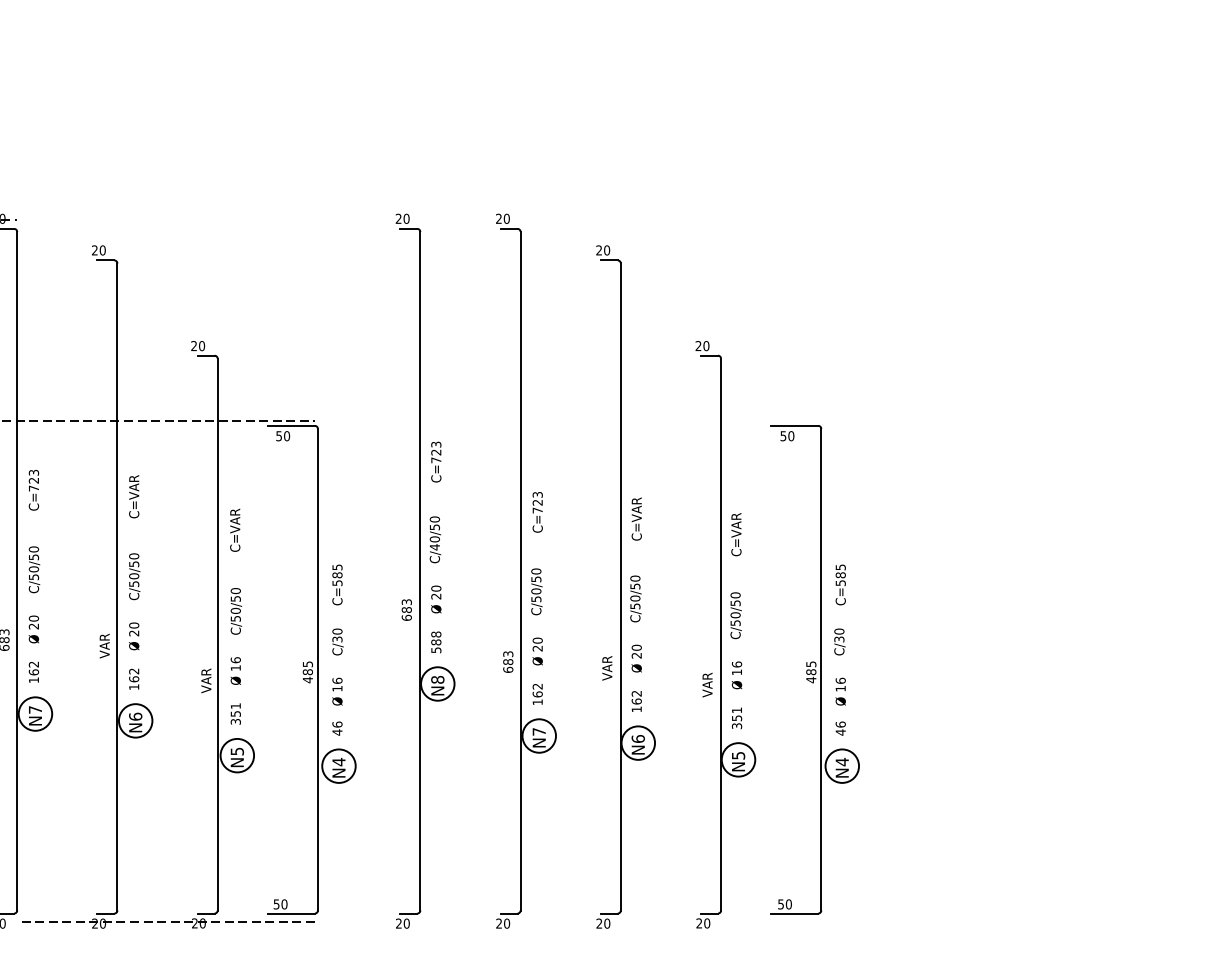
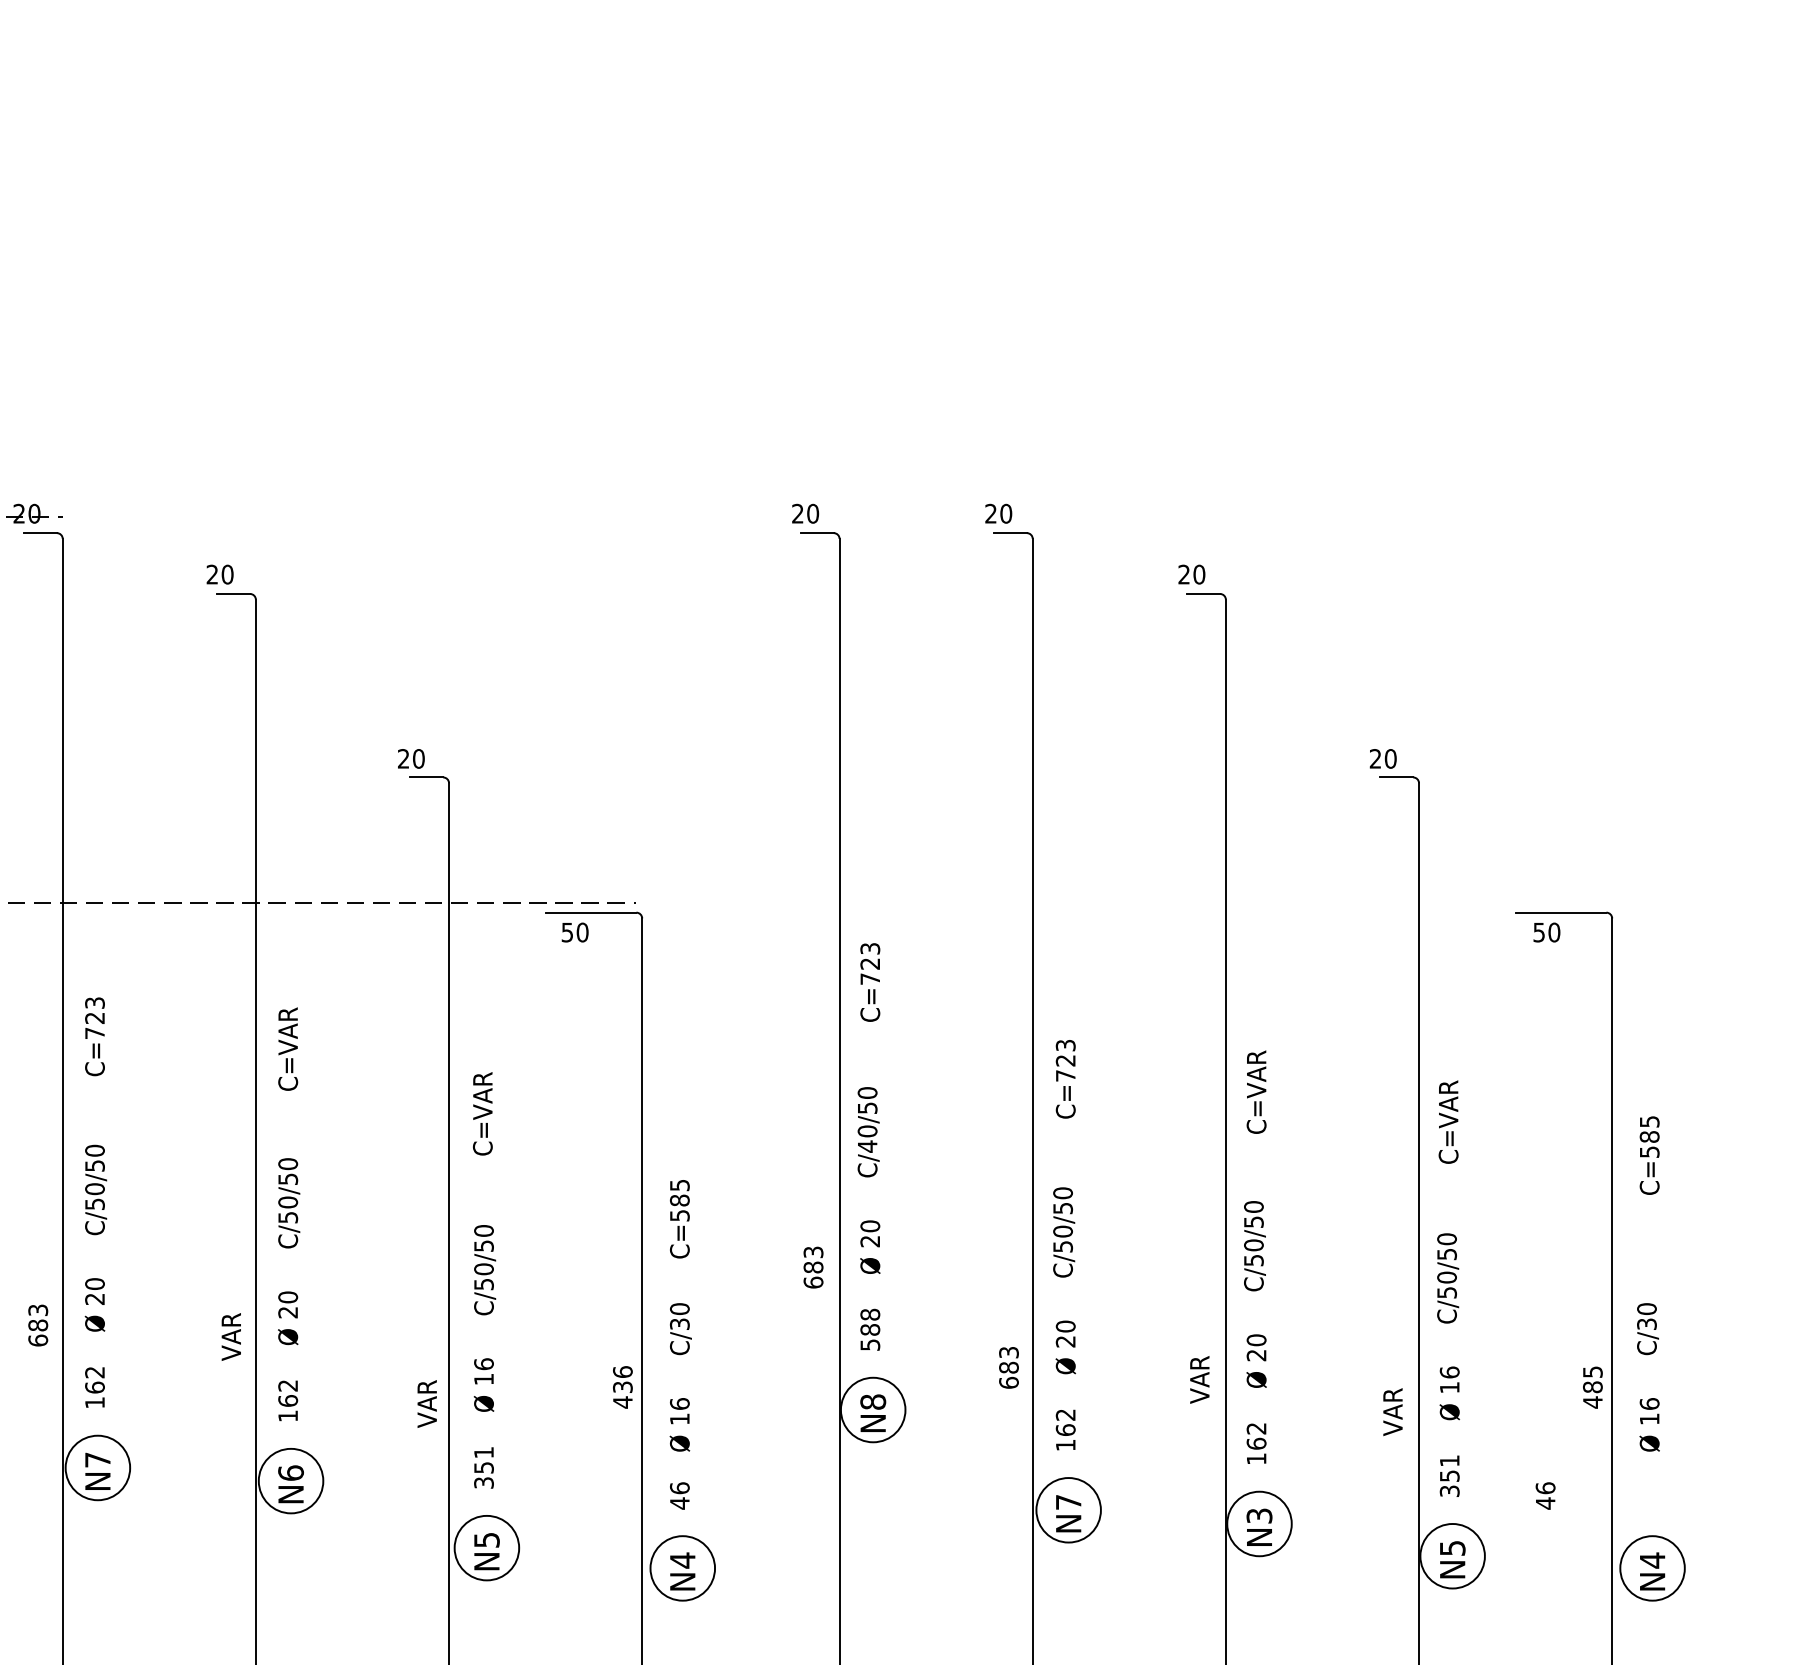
text: (840, 584) -> (1649, 1154), moved
text: (307, 668) -> (622, 1380), 485 -> 436
text: (840, 728) -> (1545, 1495), moved
text: (637, 738) -> (1257, 1515), N6 -> N3

